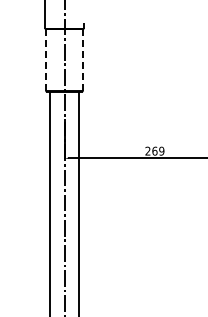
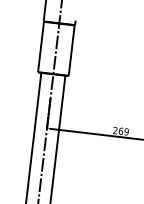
line: (45, 59) -> (40, 46), dashed -> solid
line: (83, 59) -> (71, 50), dashed -> solid

